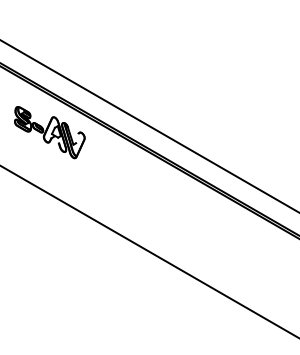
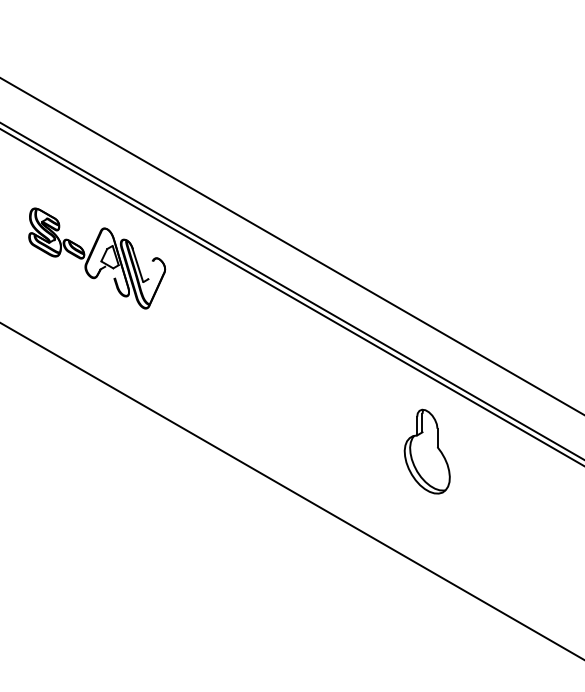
part: (218, 231) -> (426, 451), added

